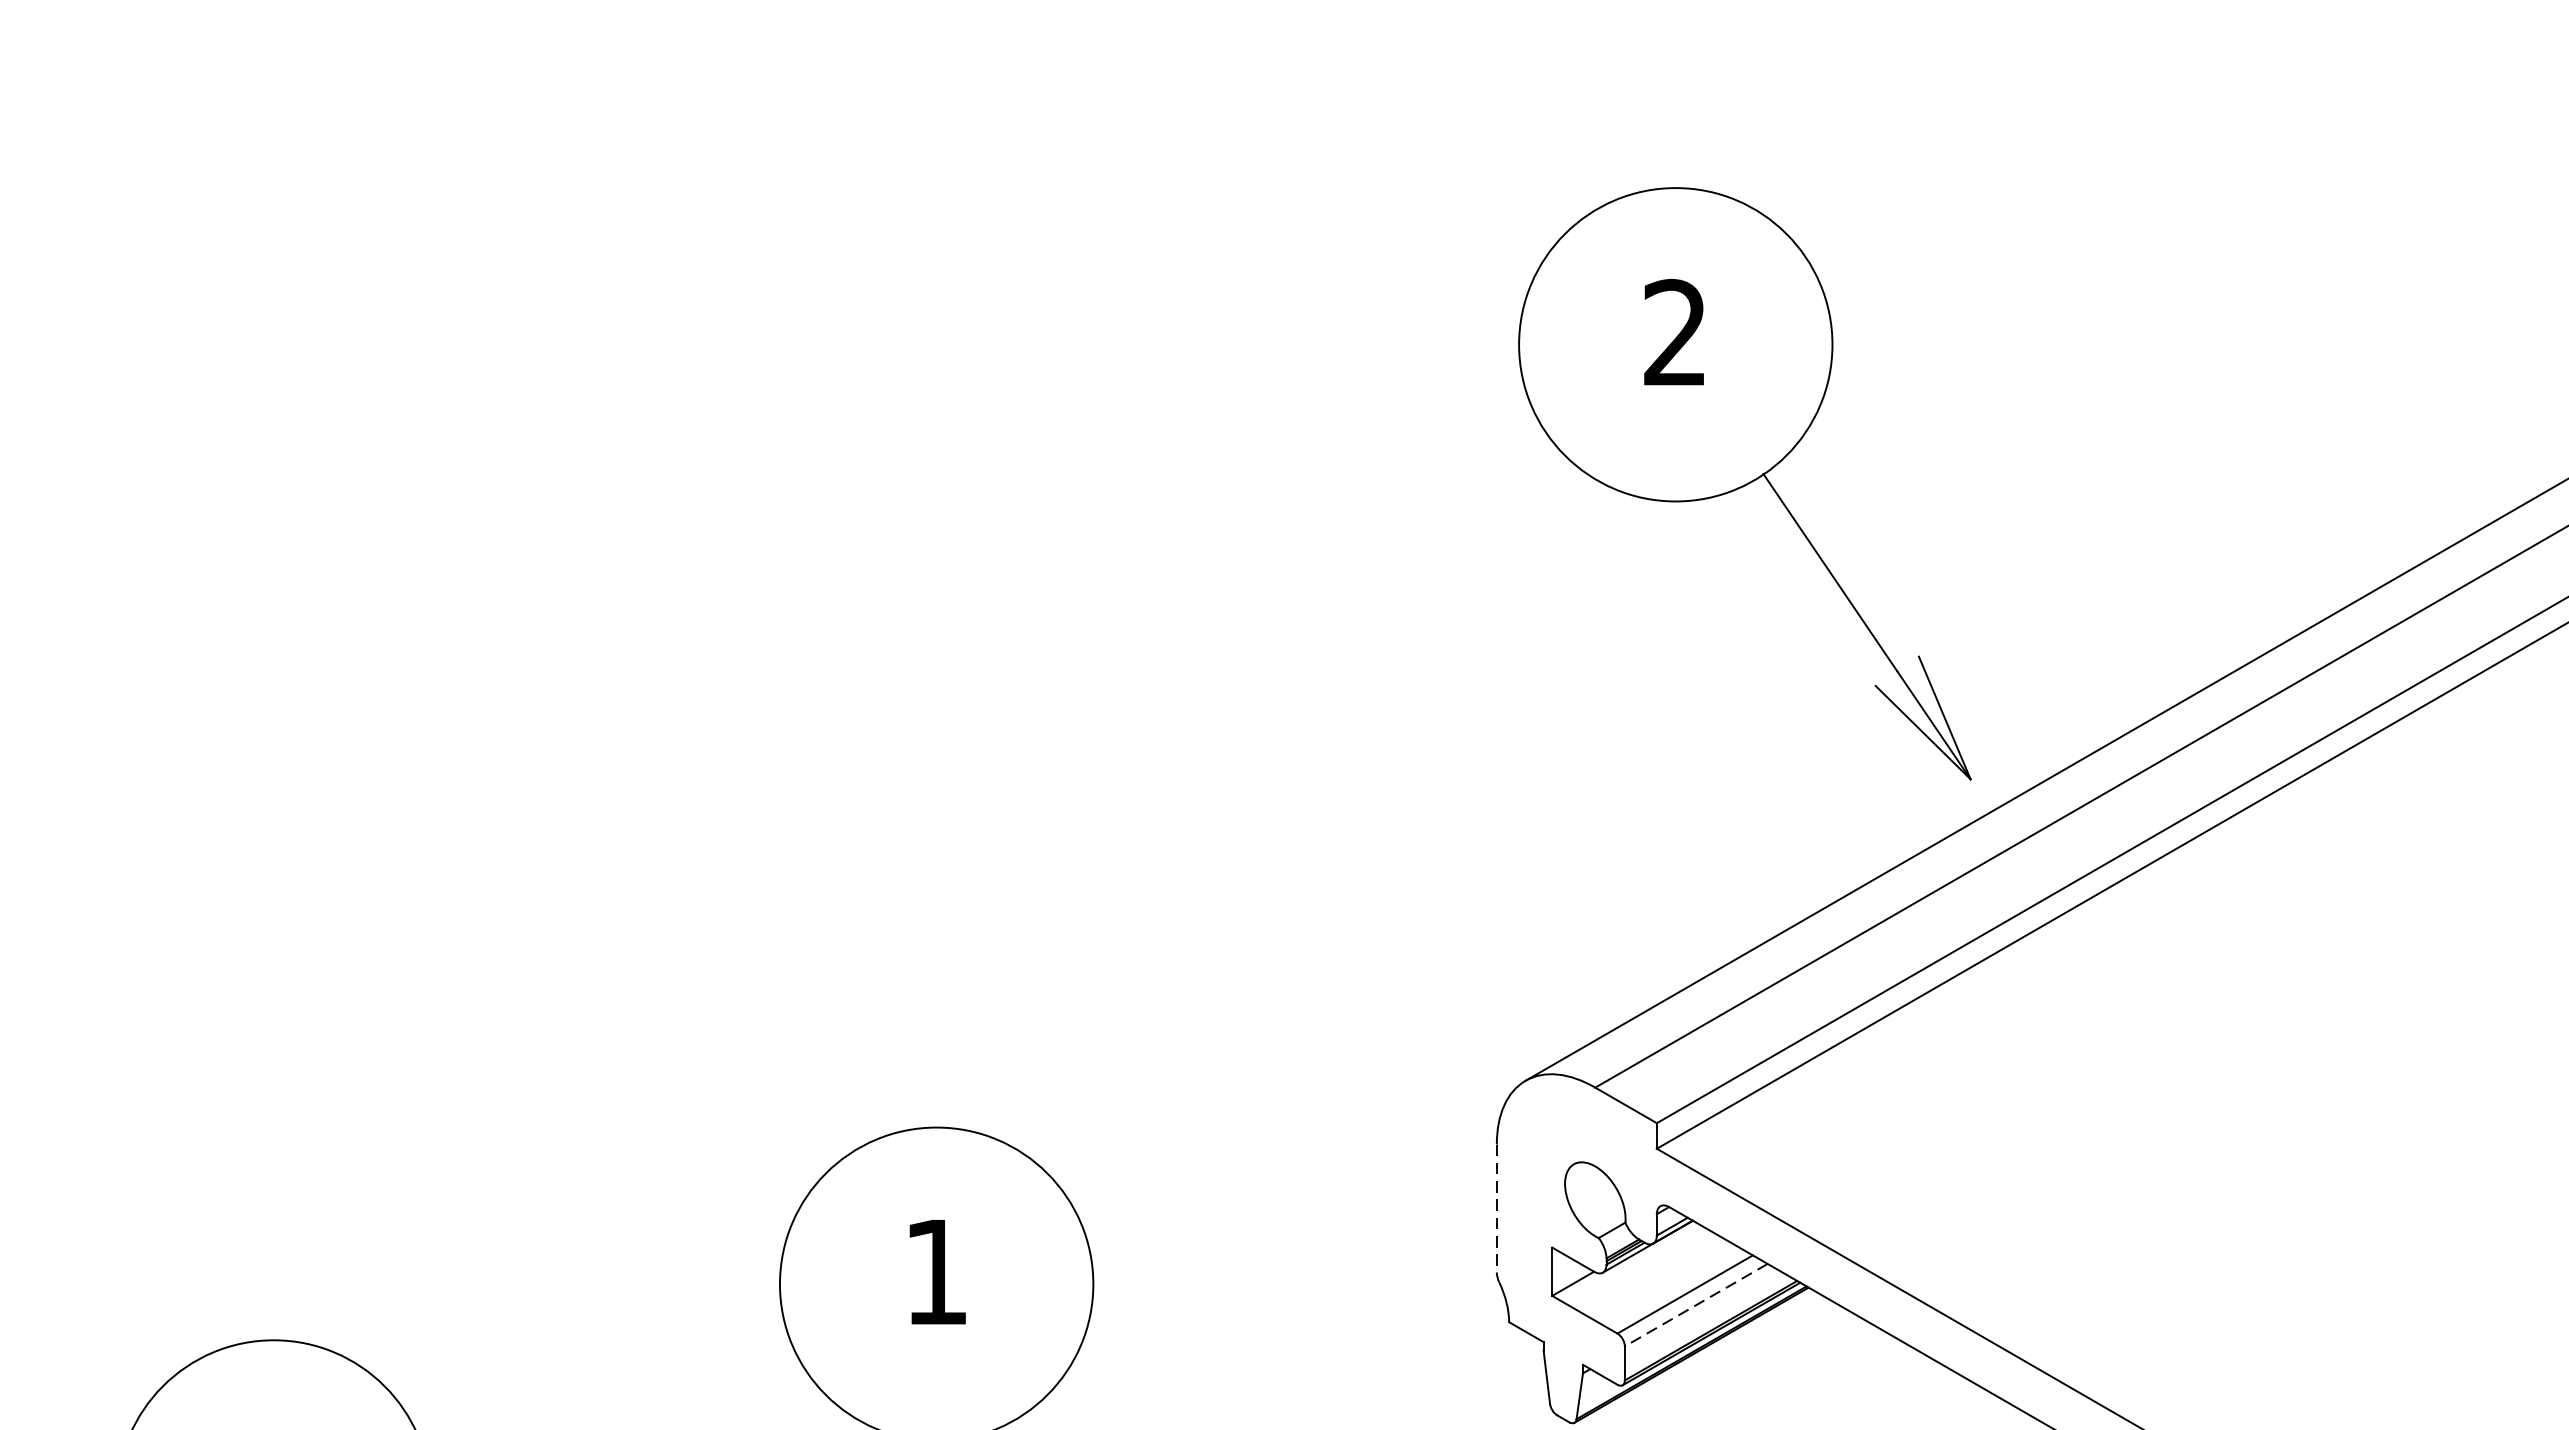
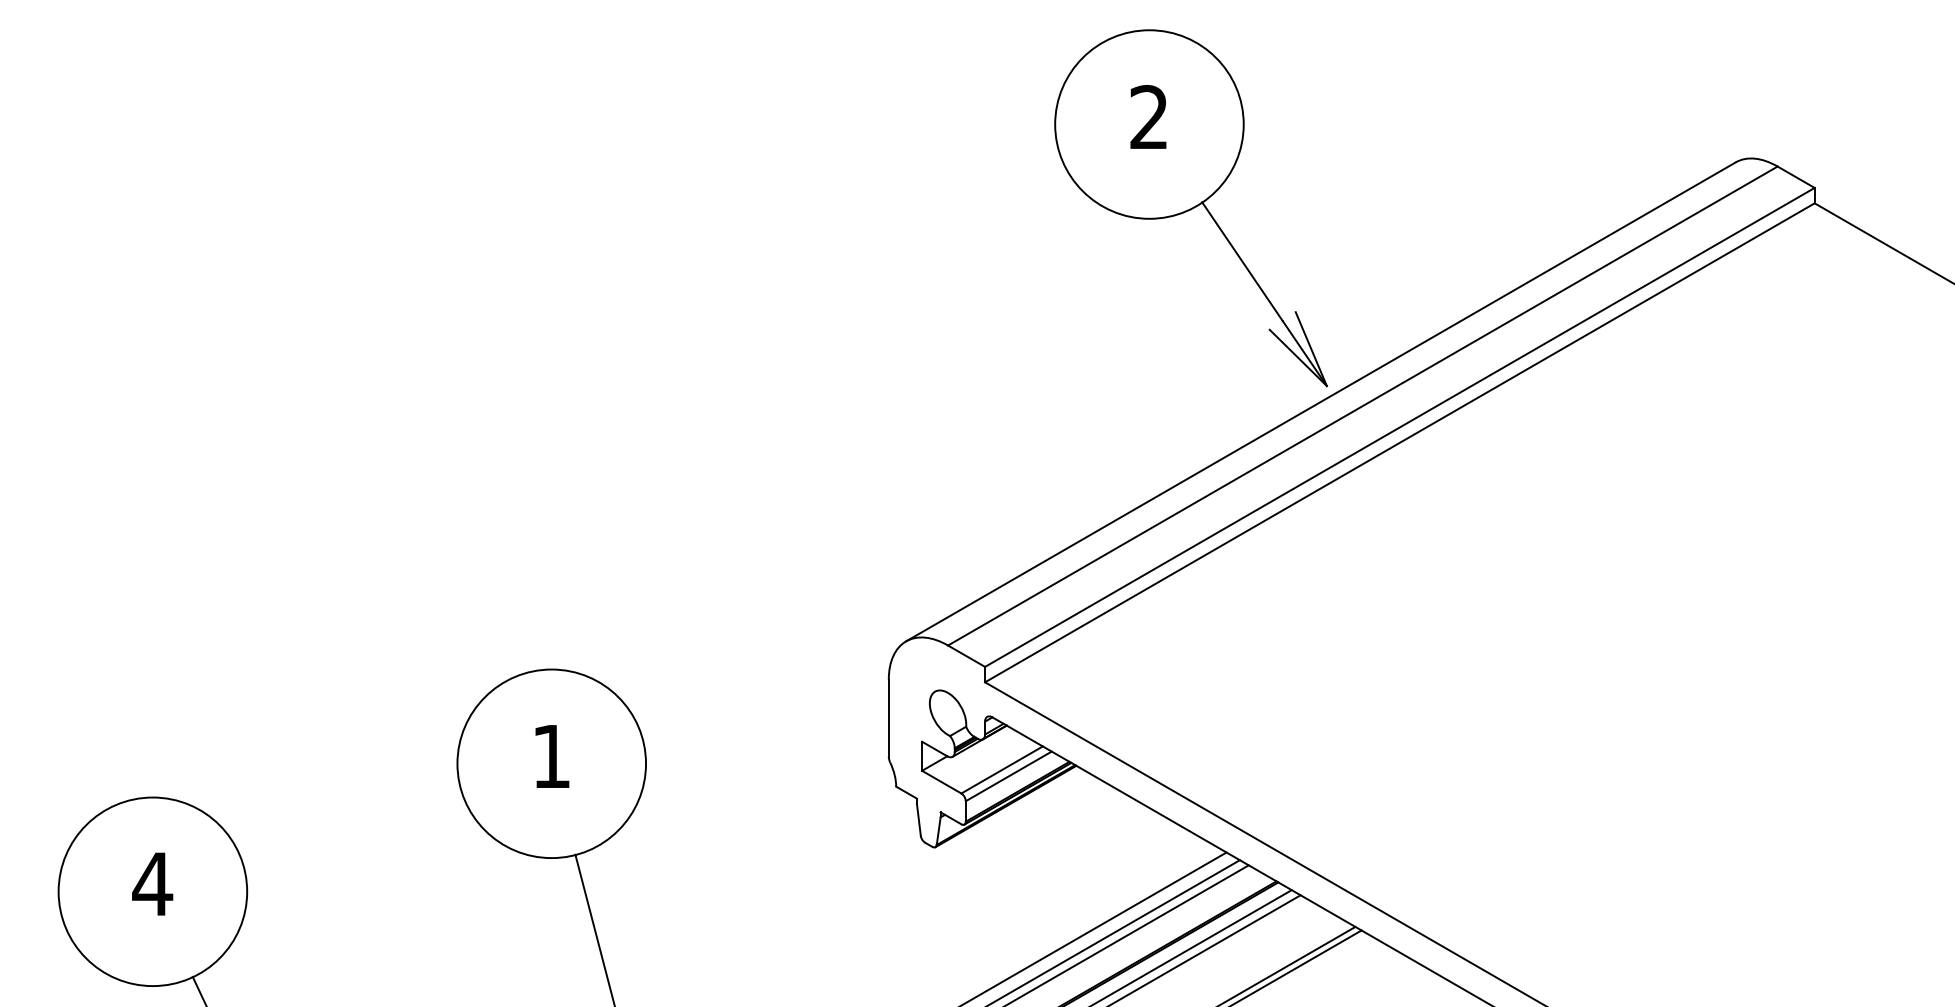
part: (1743, 484) -> (1190, 208), moved
line: (1496, 1208) -> (888, 718), dashed -> solid
line: (1695, 1305) -> (1008, 776), dashed -> solid

